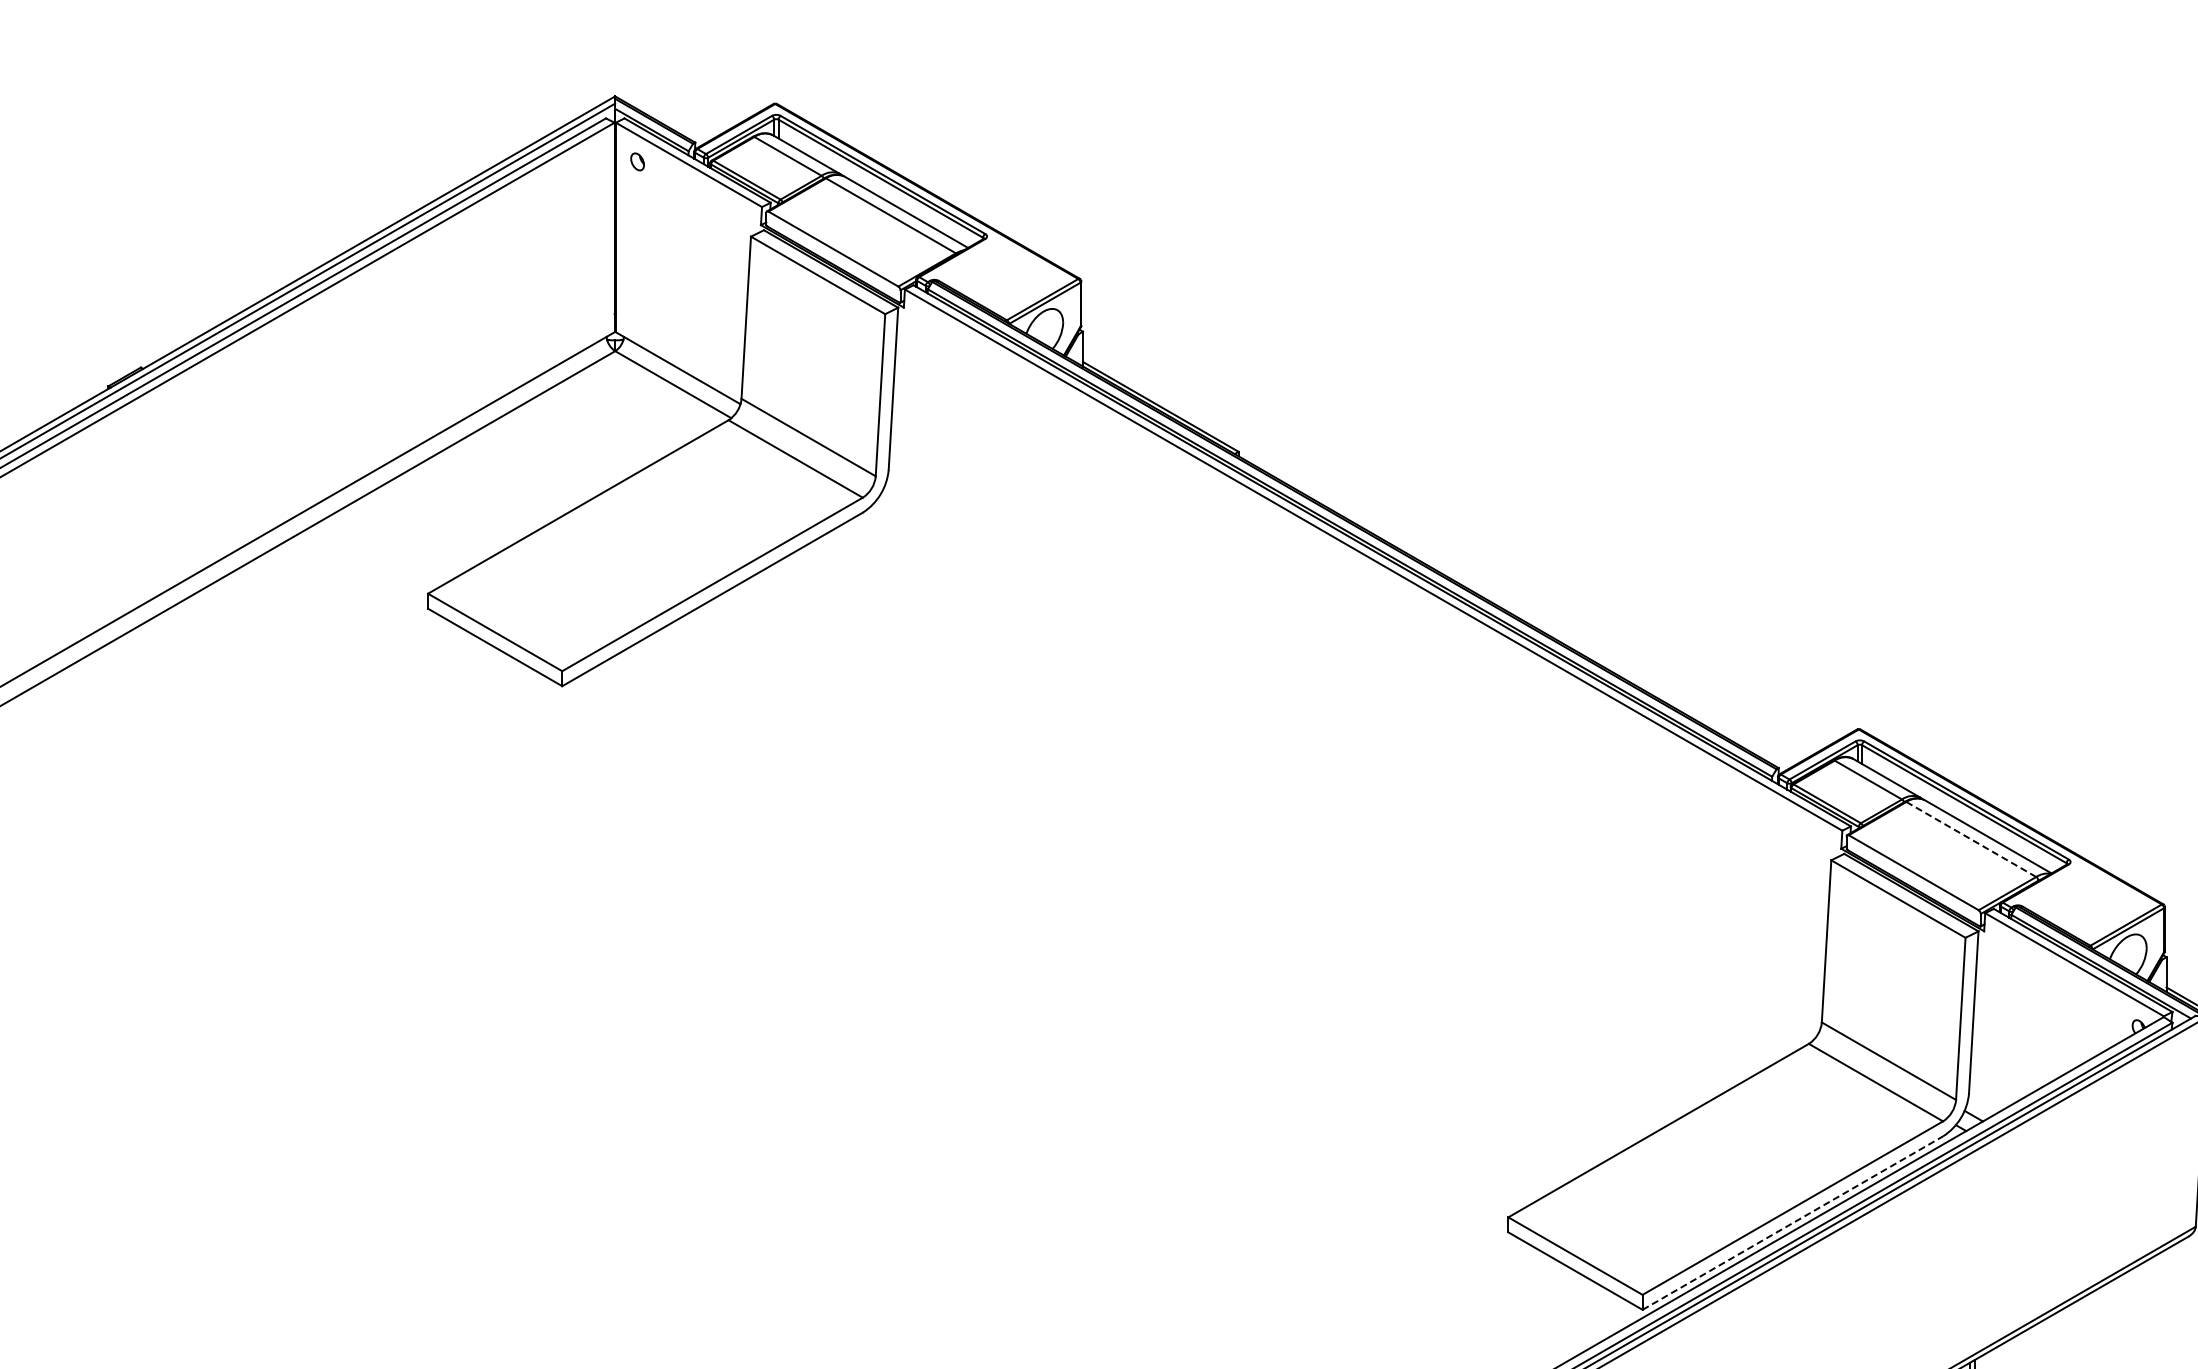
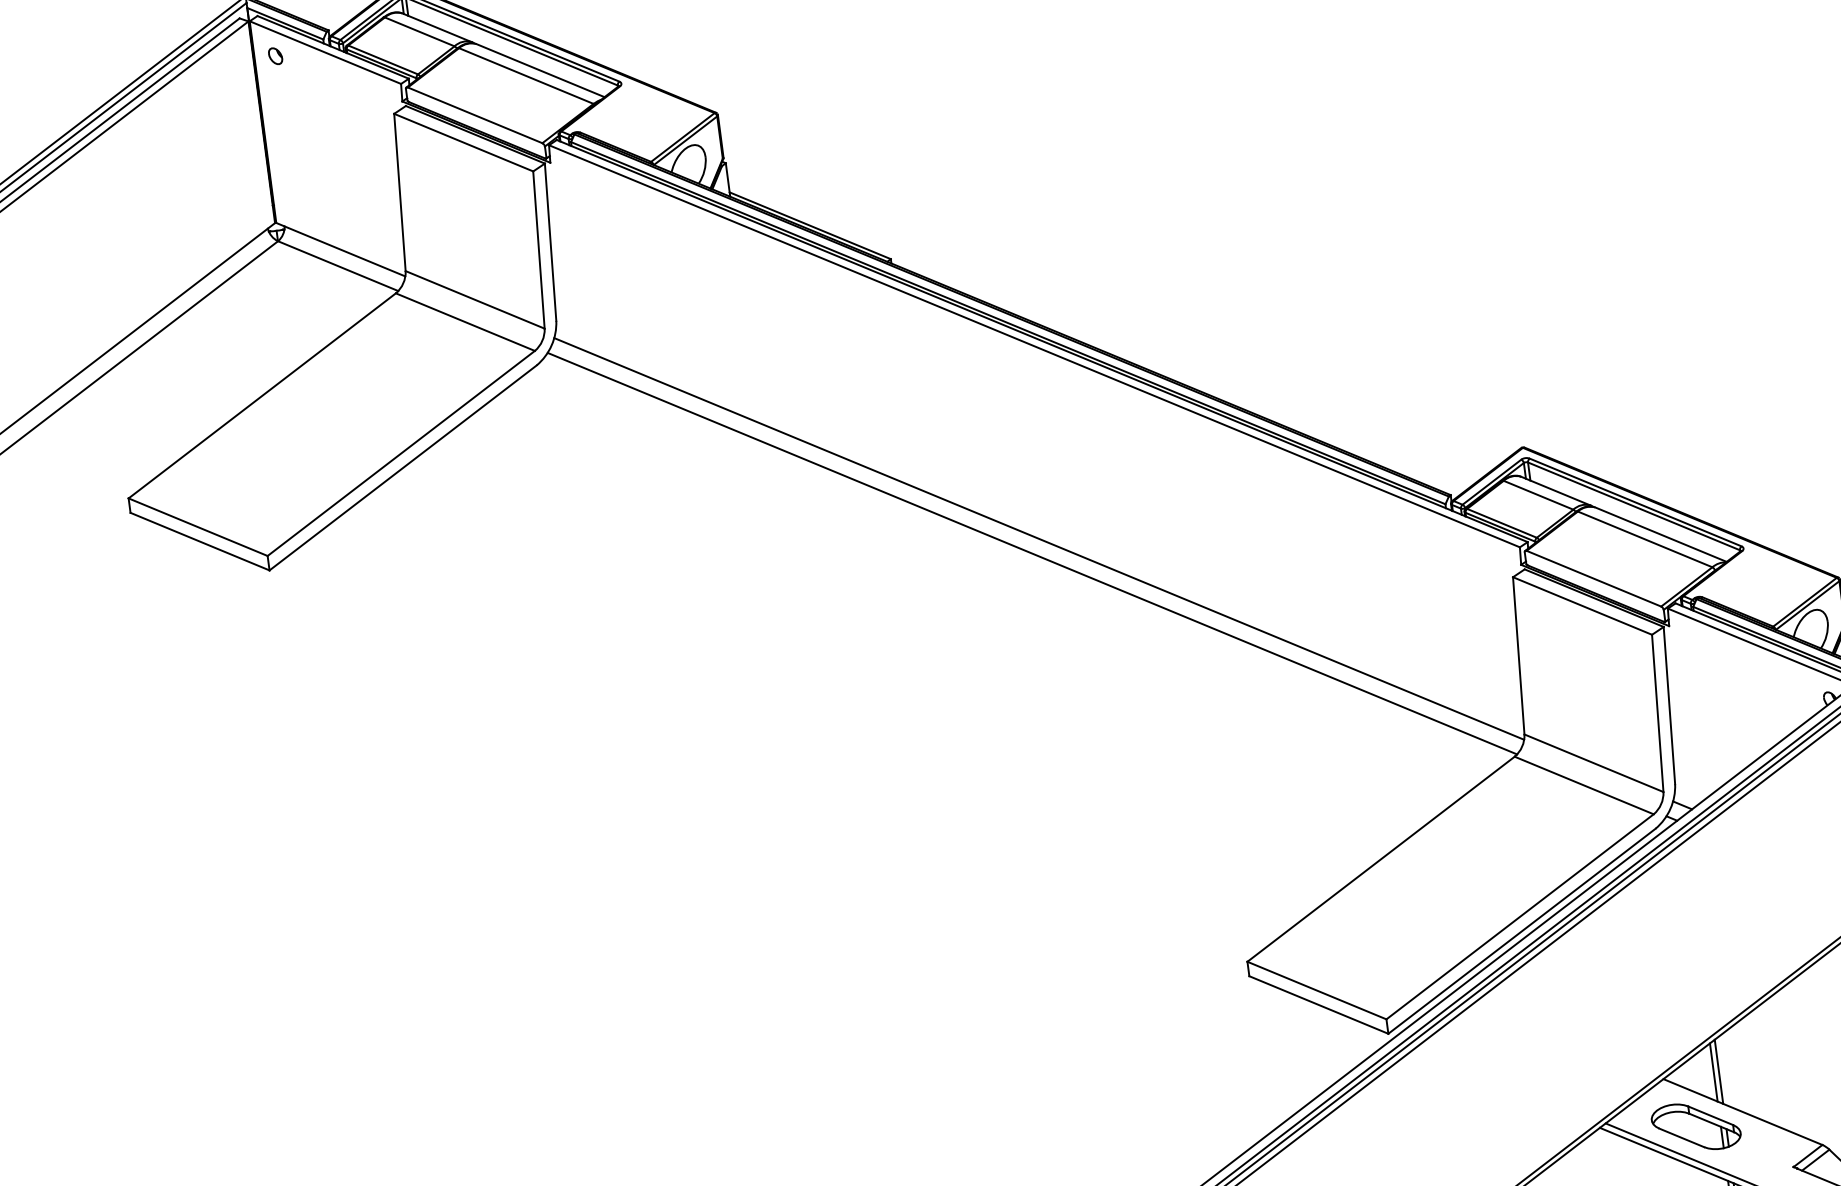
line: (1352, 757) -> (1039, 538), added
line: (1343, 771) -> (1032, 553), added
line: (1971, 839) -> (1645, 539), dashed -> solid
line: (1793, 1222) -> (1522, 930), dashed -> solid

